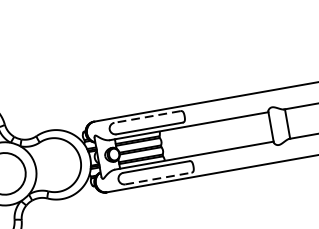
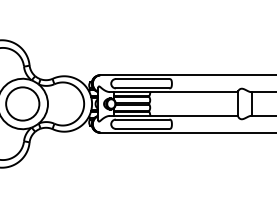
line: (147, 117) -> (142, 79), dashed -> solid
line: (158, 178) -> (142, 128), dashed -> solid

